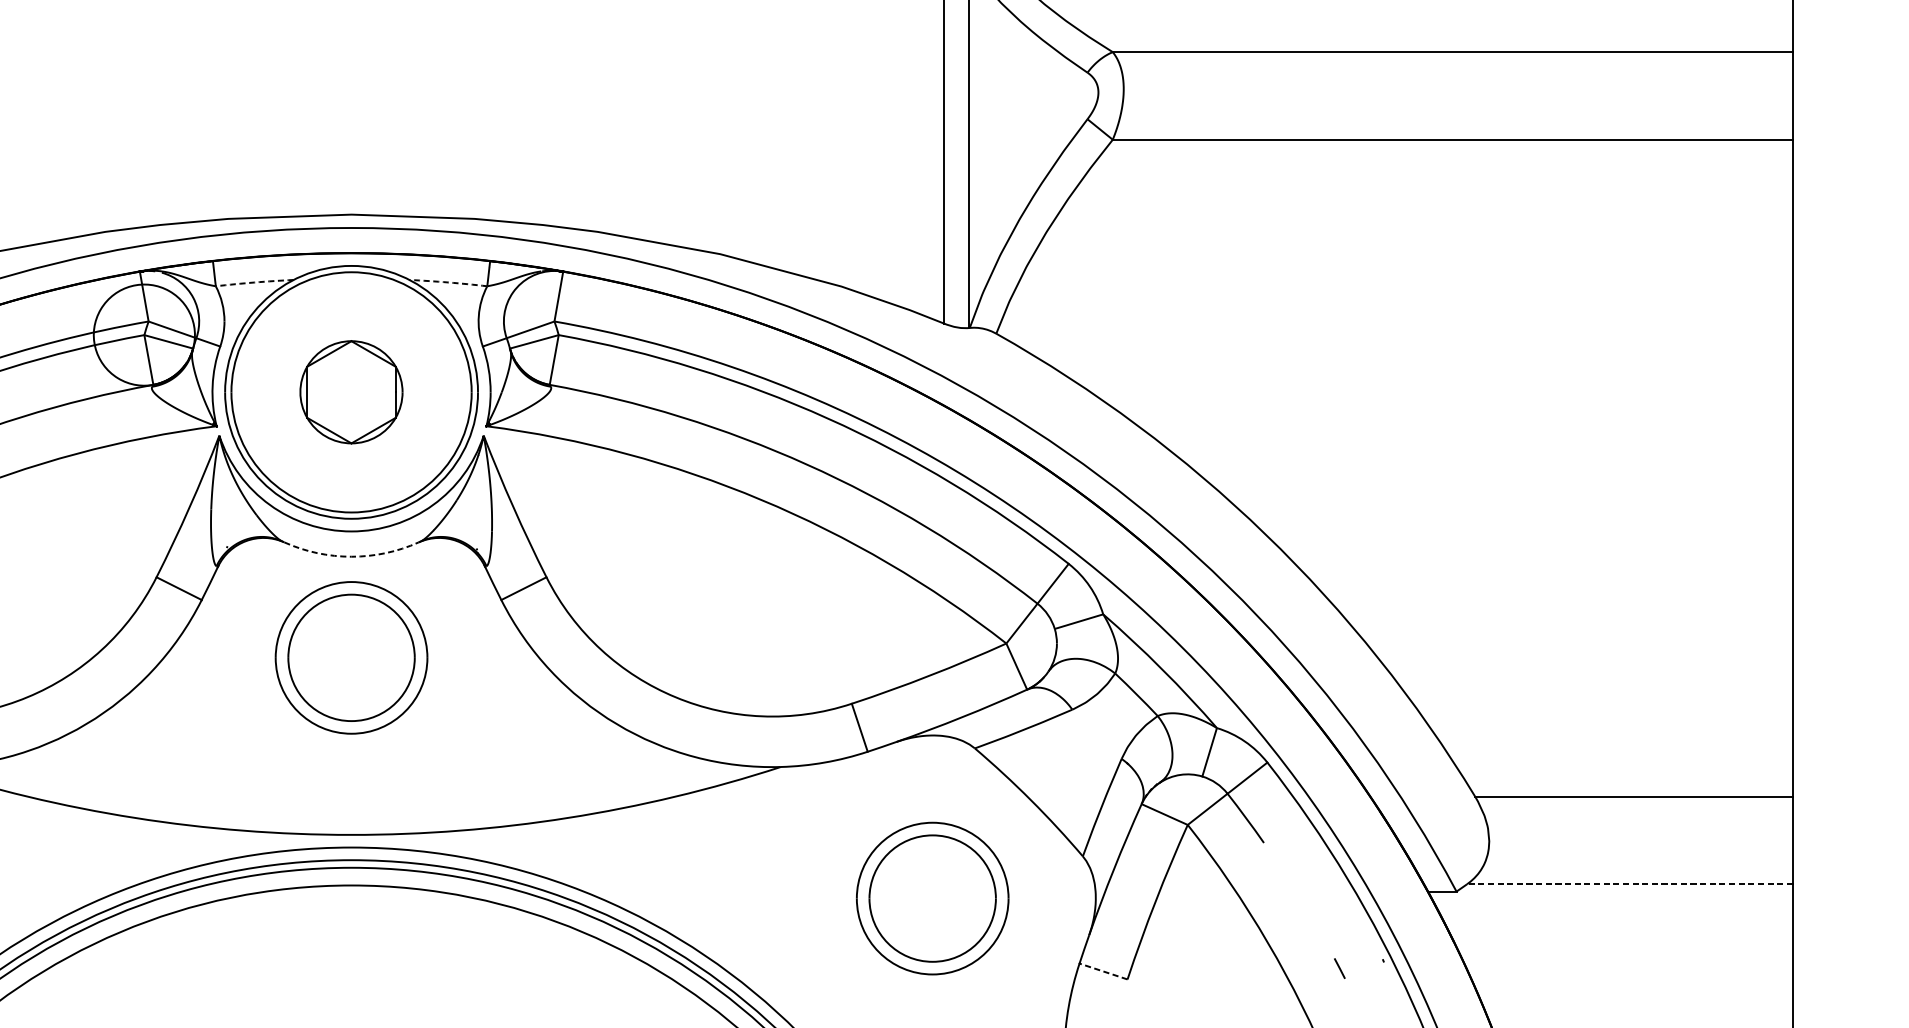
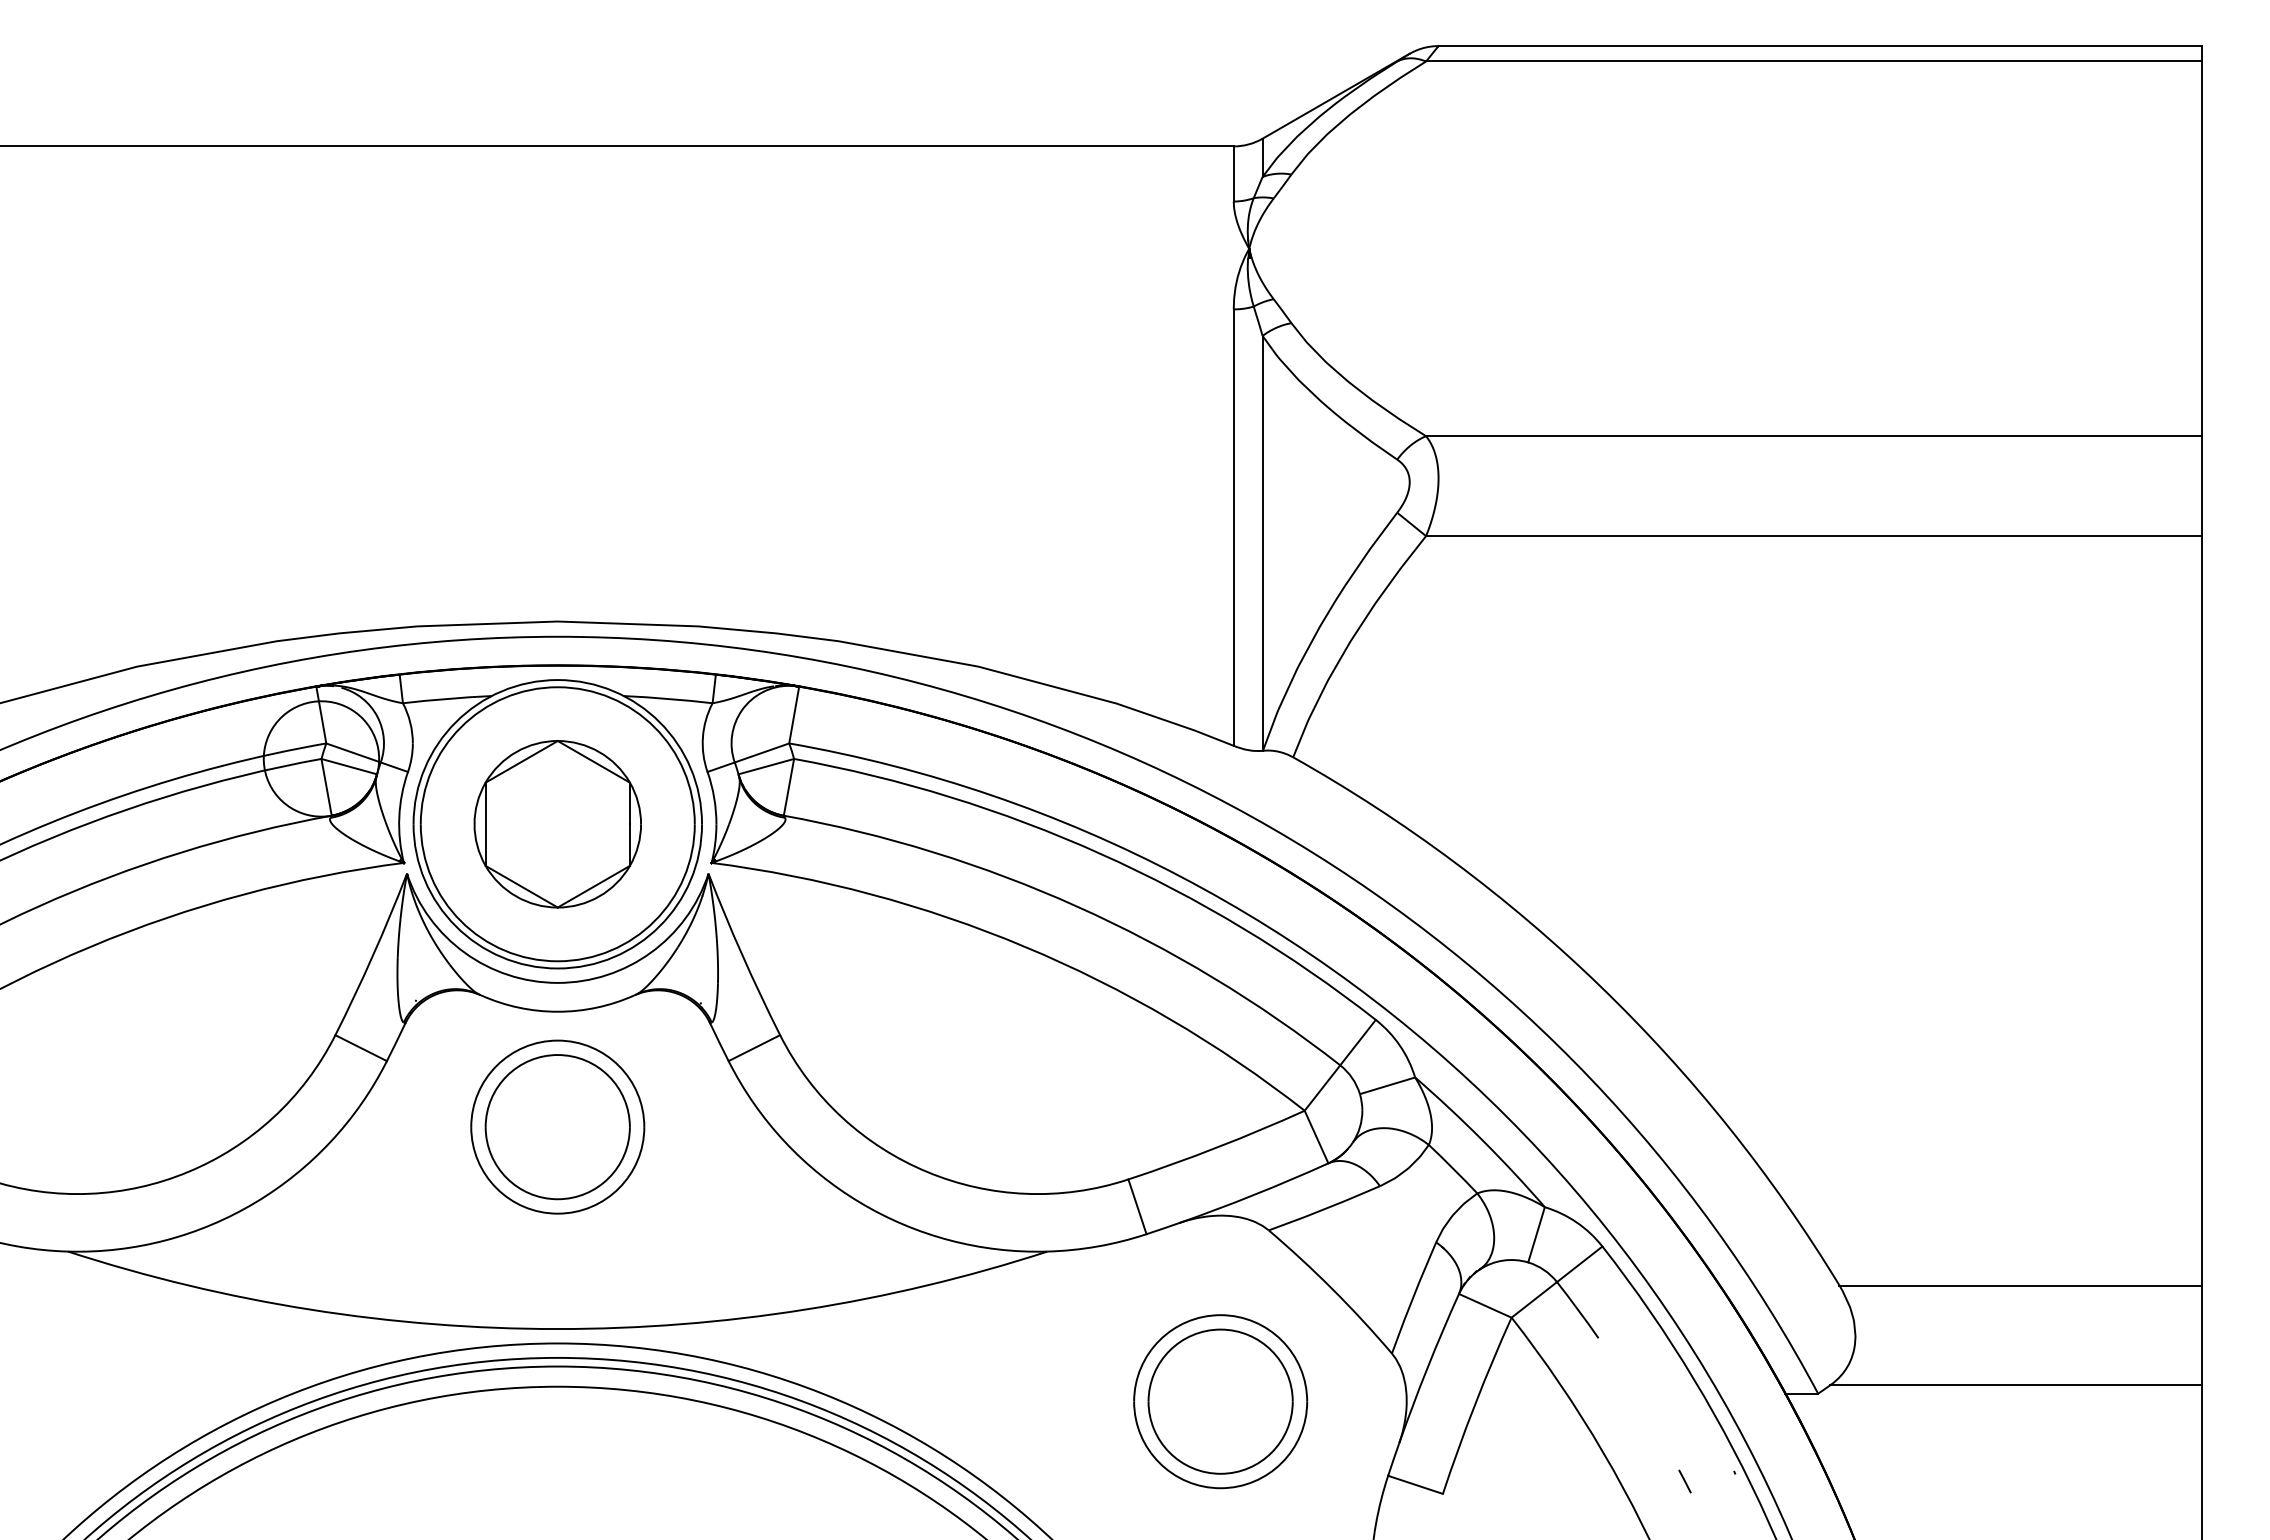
arc: (254, 282) -> (447, 698), dashed -> solid
arc: (448, 282) -> (668, 698), dashed -> solid
part: (351, 391) -> (557, 823), size x1.43
arc: (351, 556) -> (557, 1011), dashed -> solid
line: (1629, 884) -> (2015, 1385), dashed -> solid
line: (1103, 971) -> (1415, 1484), dashed -> solid

